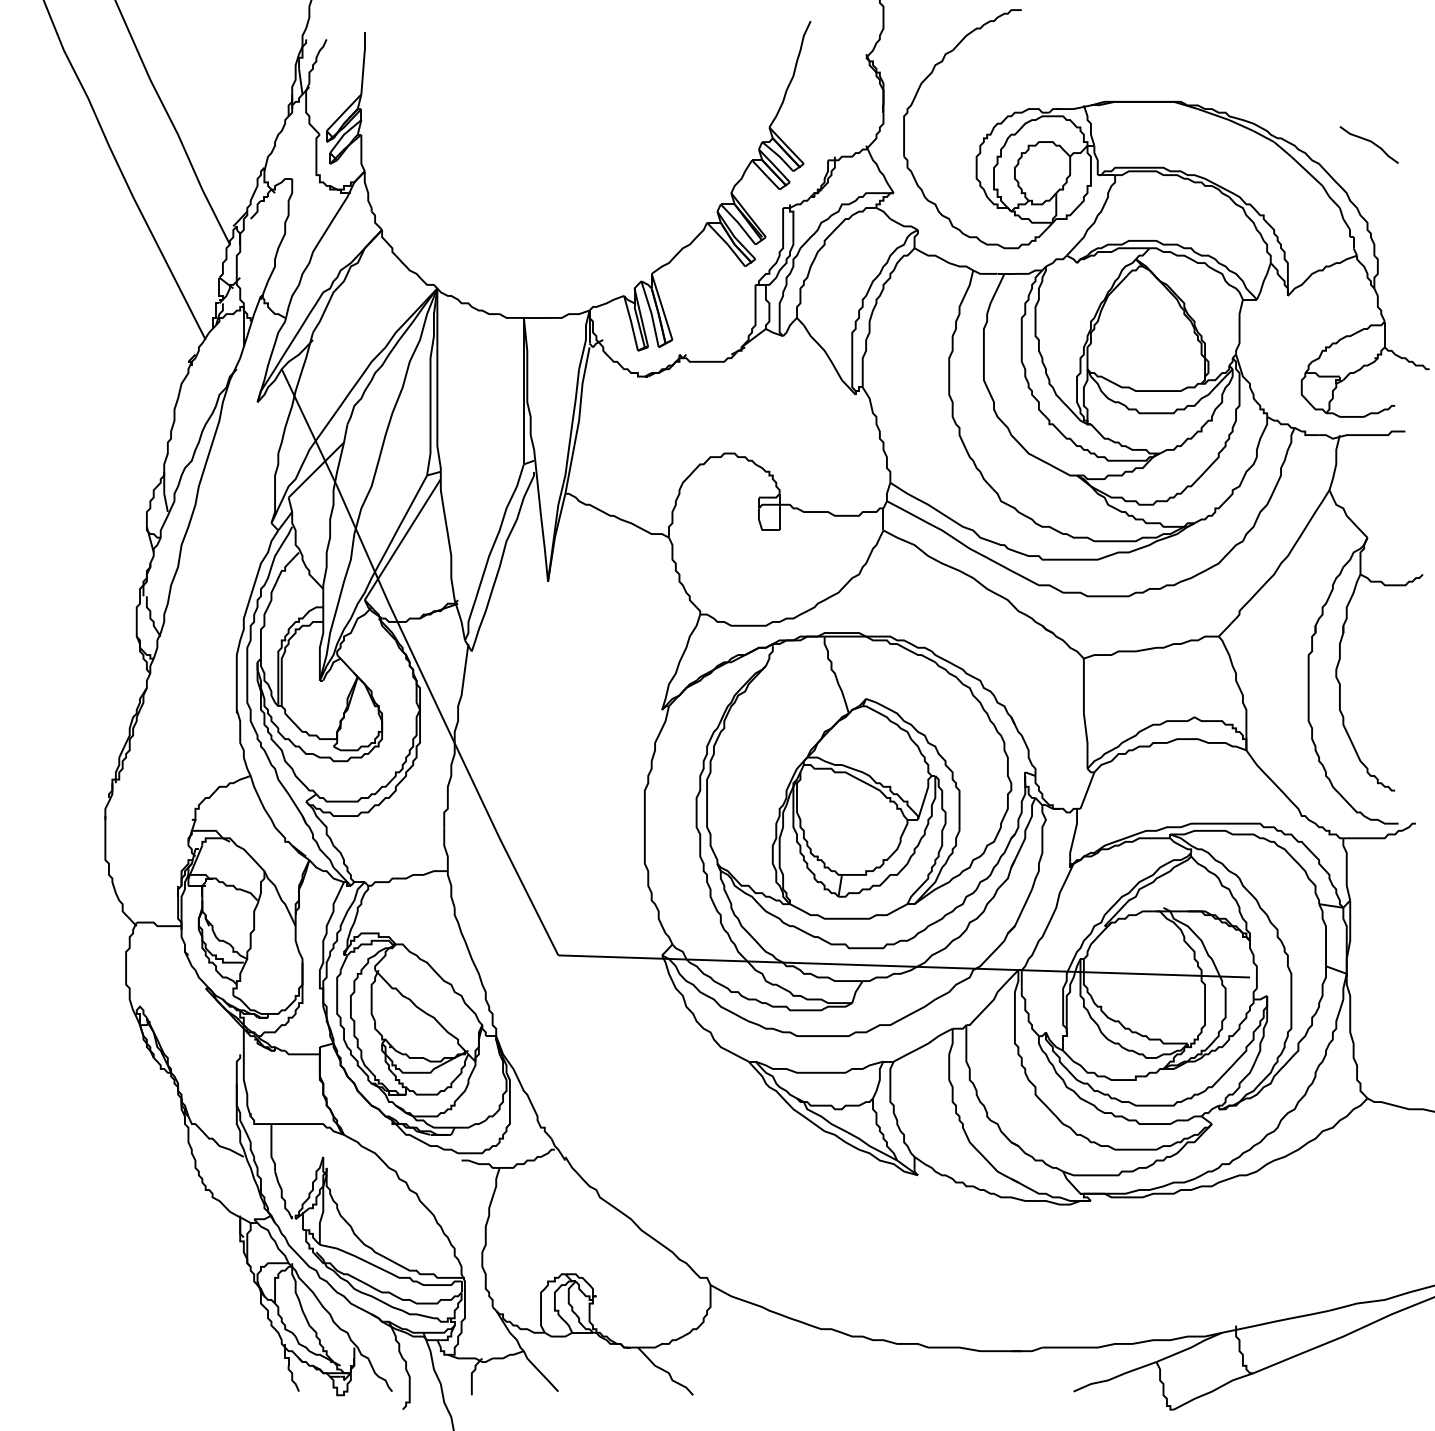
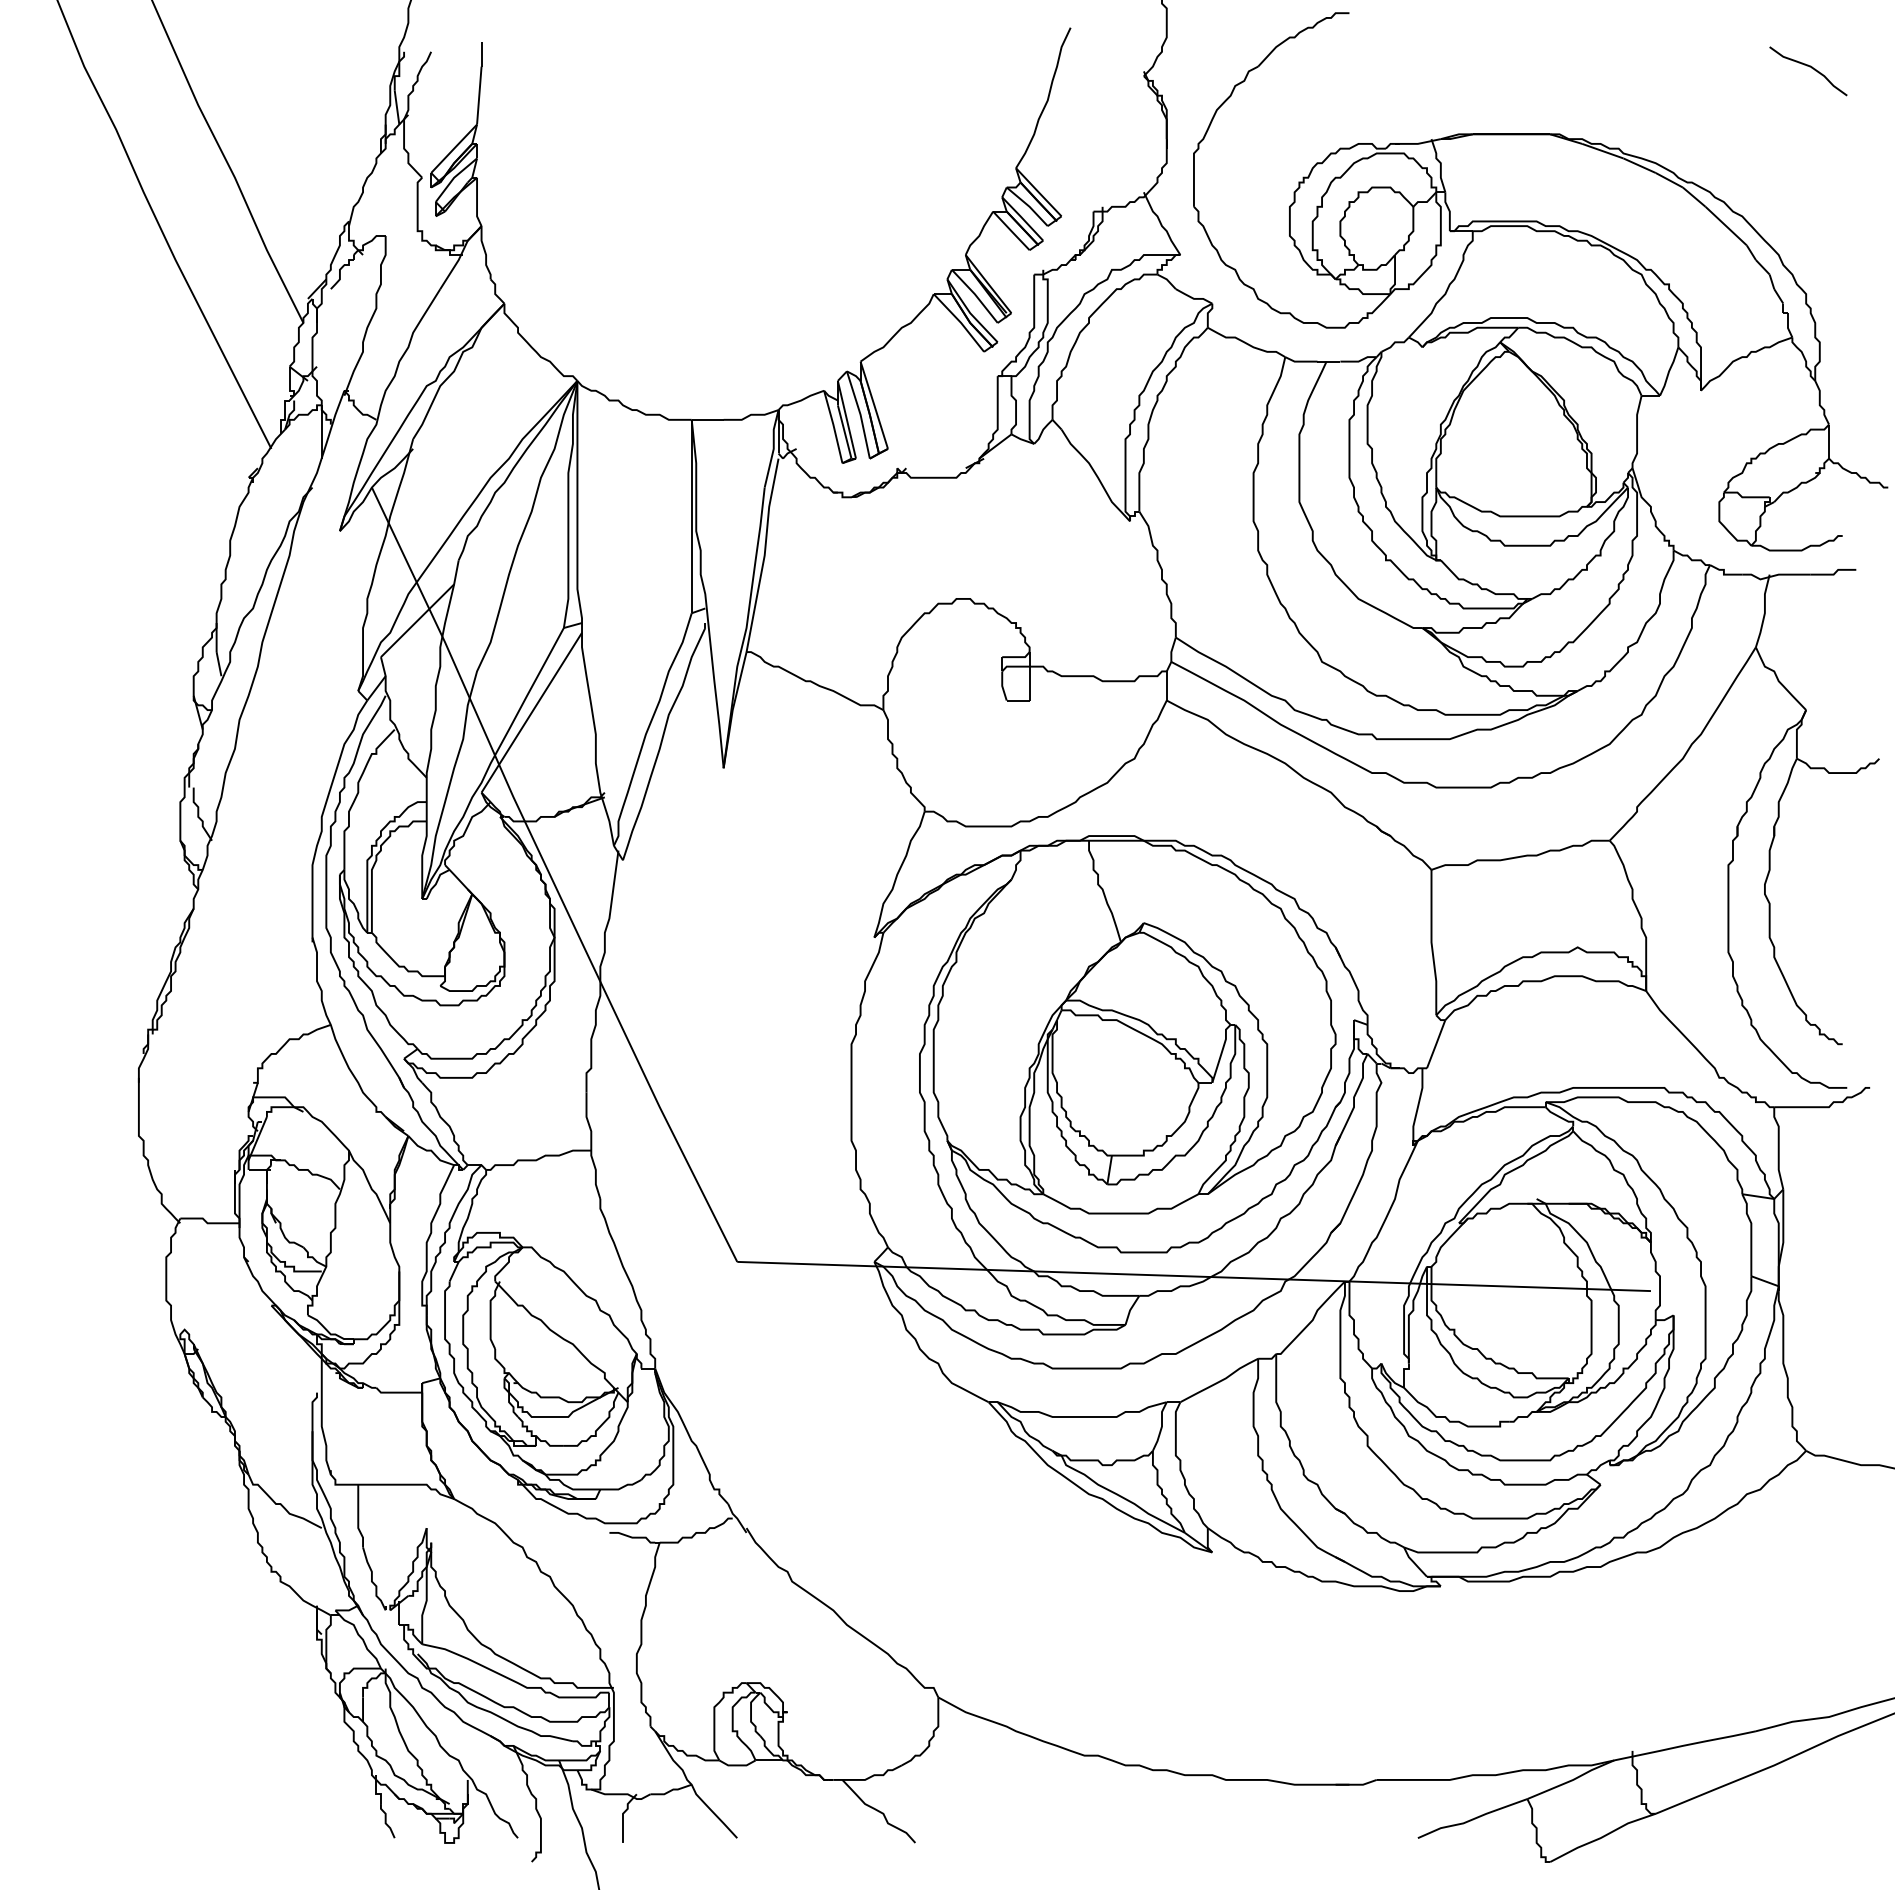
curve: (1370, 142) -> (1809, 67), moved

